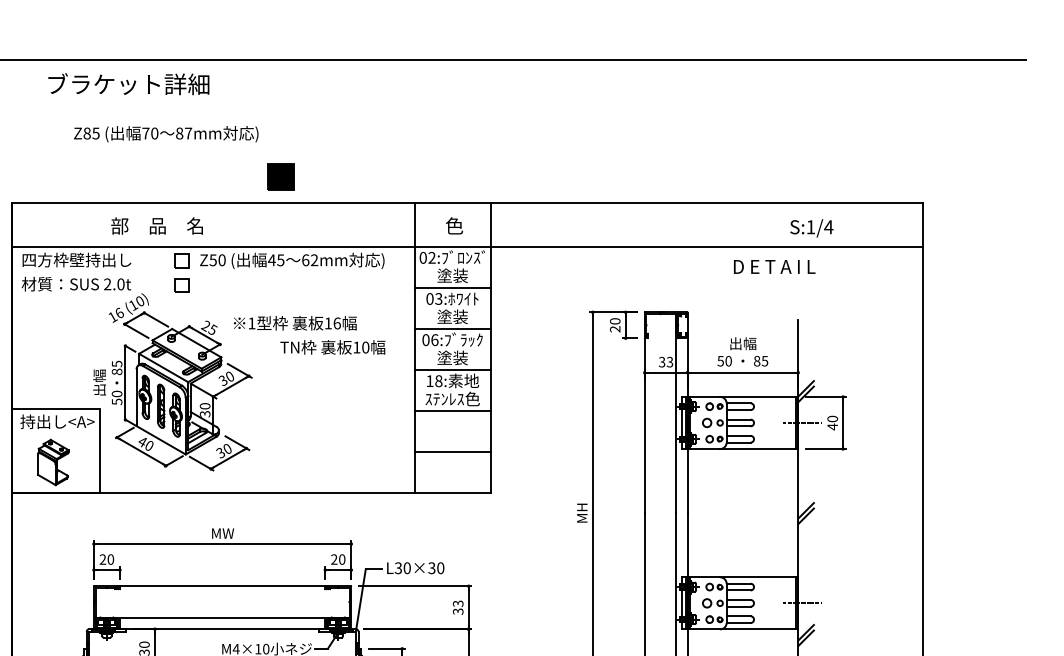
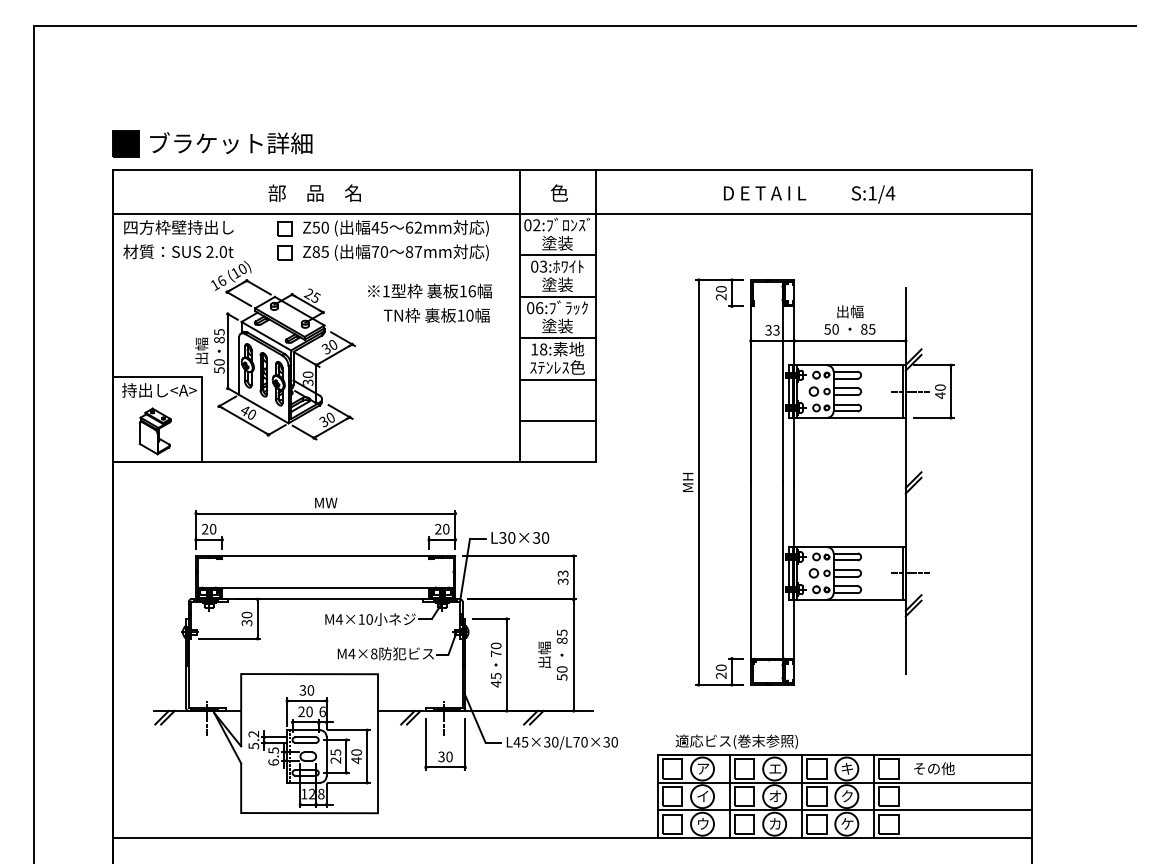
text: (129, 84) -> (231, 143), moved
text: (165, 134) -> (395, 252), moved
part: (279, 176) -> (125, 143), moved
text: (156, 225) -> (314, 192), moved
text: (811, 228) -> (873, 194), moved
text: (775, 267) -> (765, 193), moved
text: (294, 322) -> (429, 290), moved

